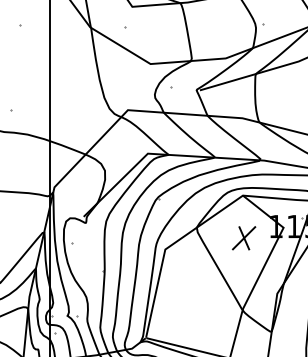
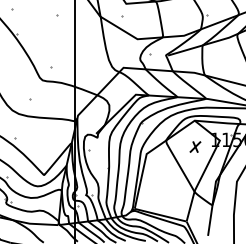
part: (244, 237) -> (195, 146), size x0.7

